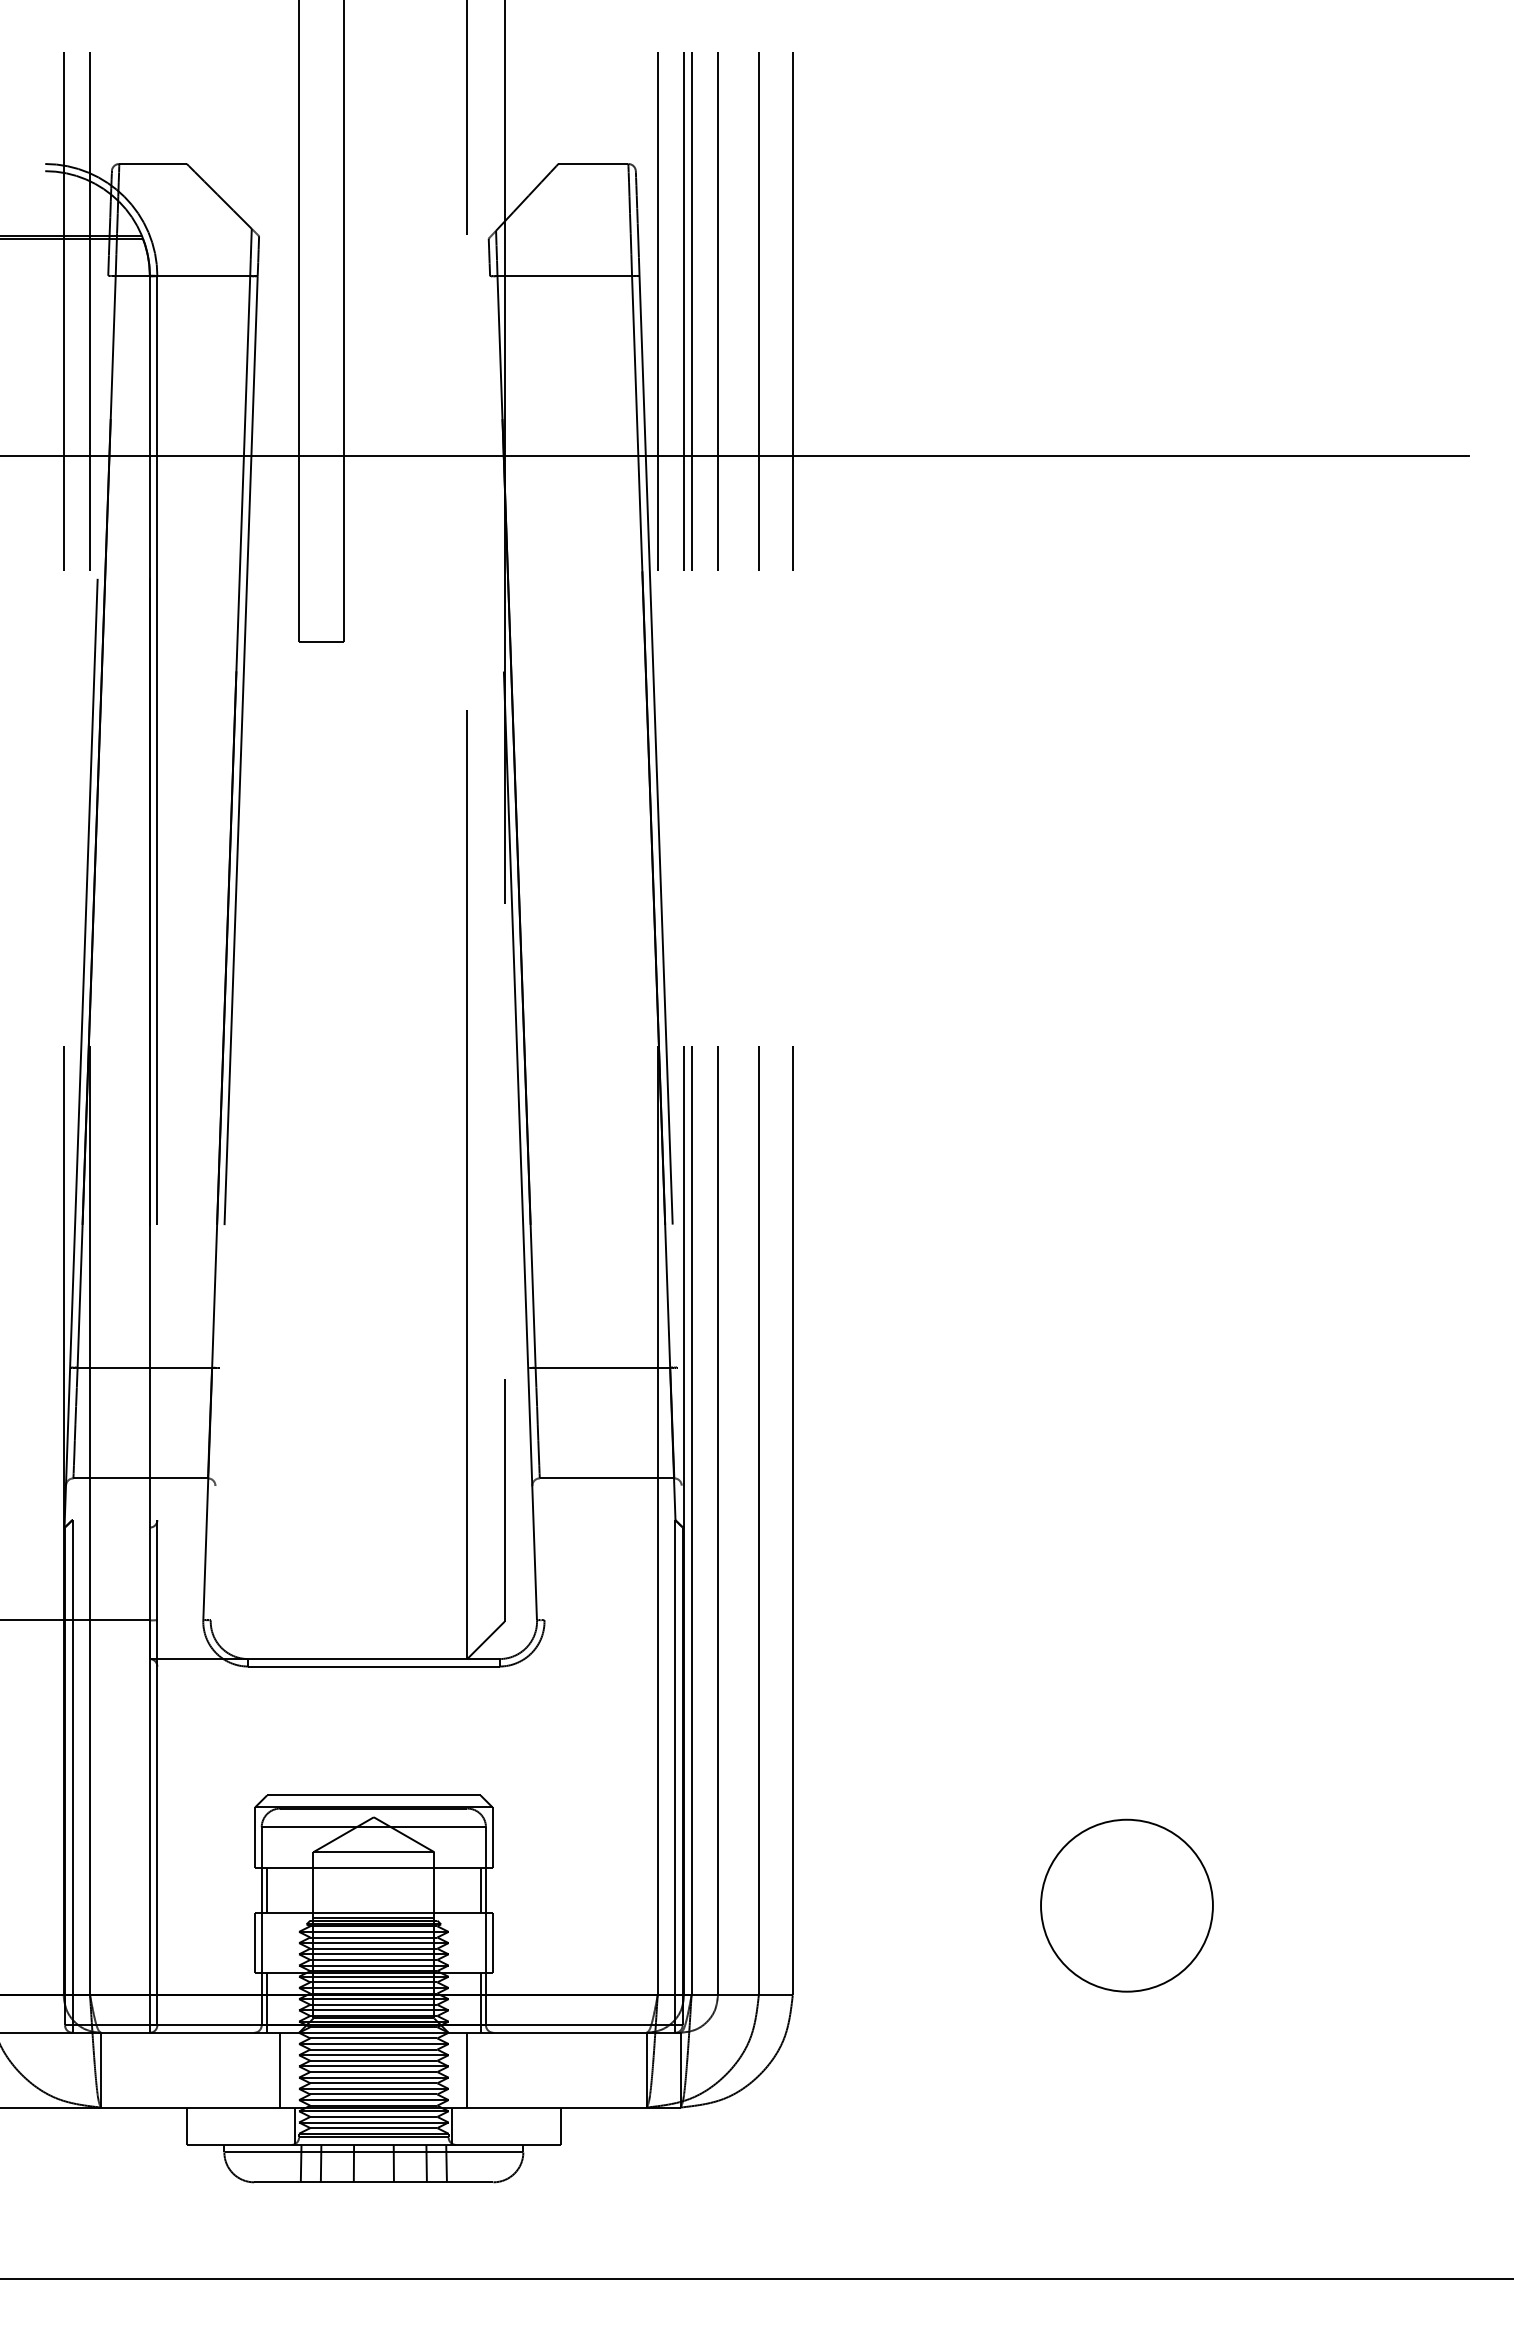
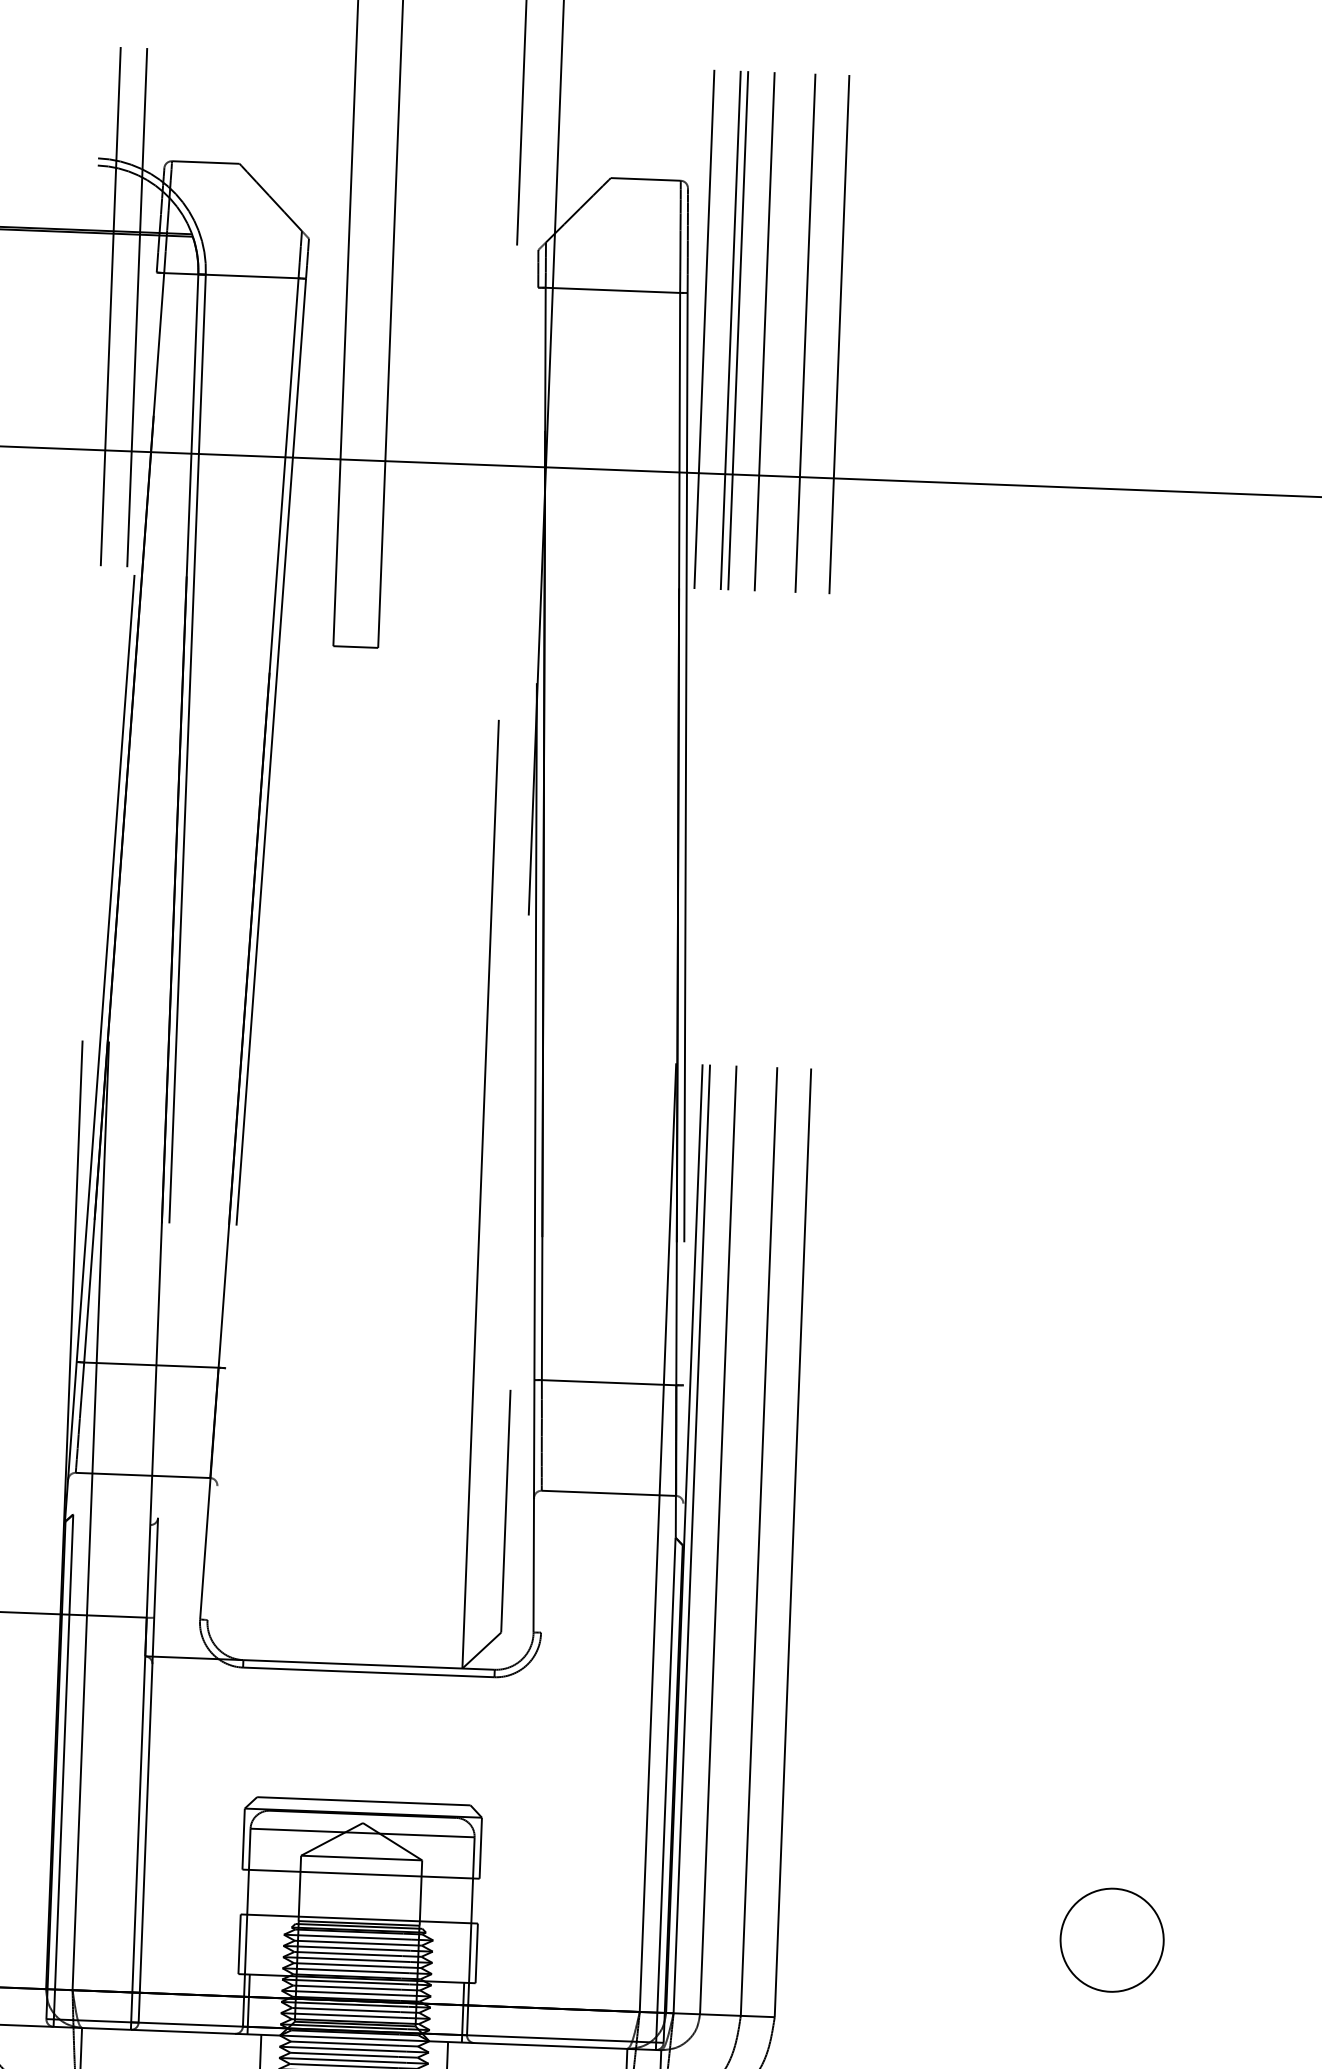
line: (266, 1890) -> (252, 1892), removed
line: (481, 1890) -> (467, 1900), removed
circle: (1126, 1905) -> (1111, 1940), size x0.6

